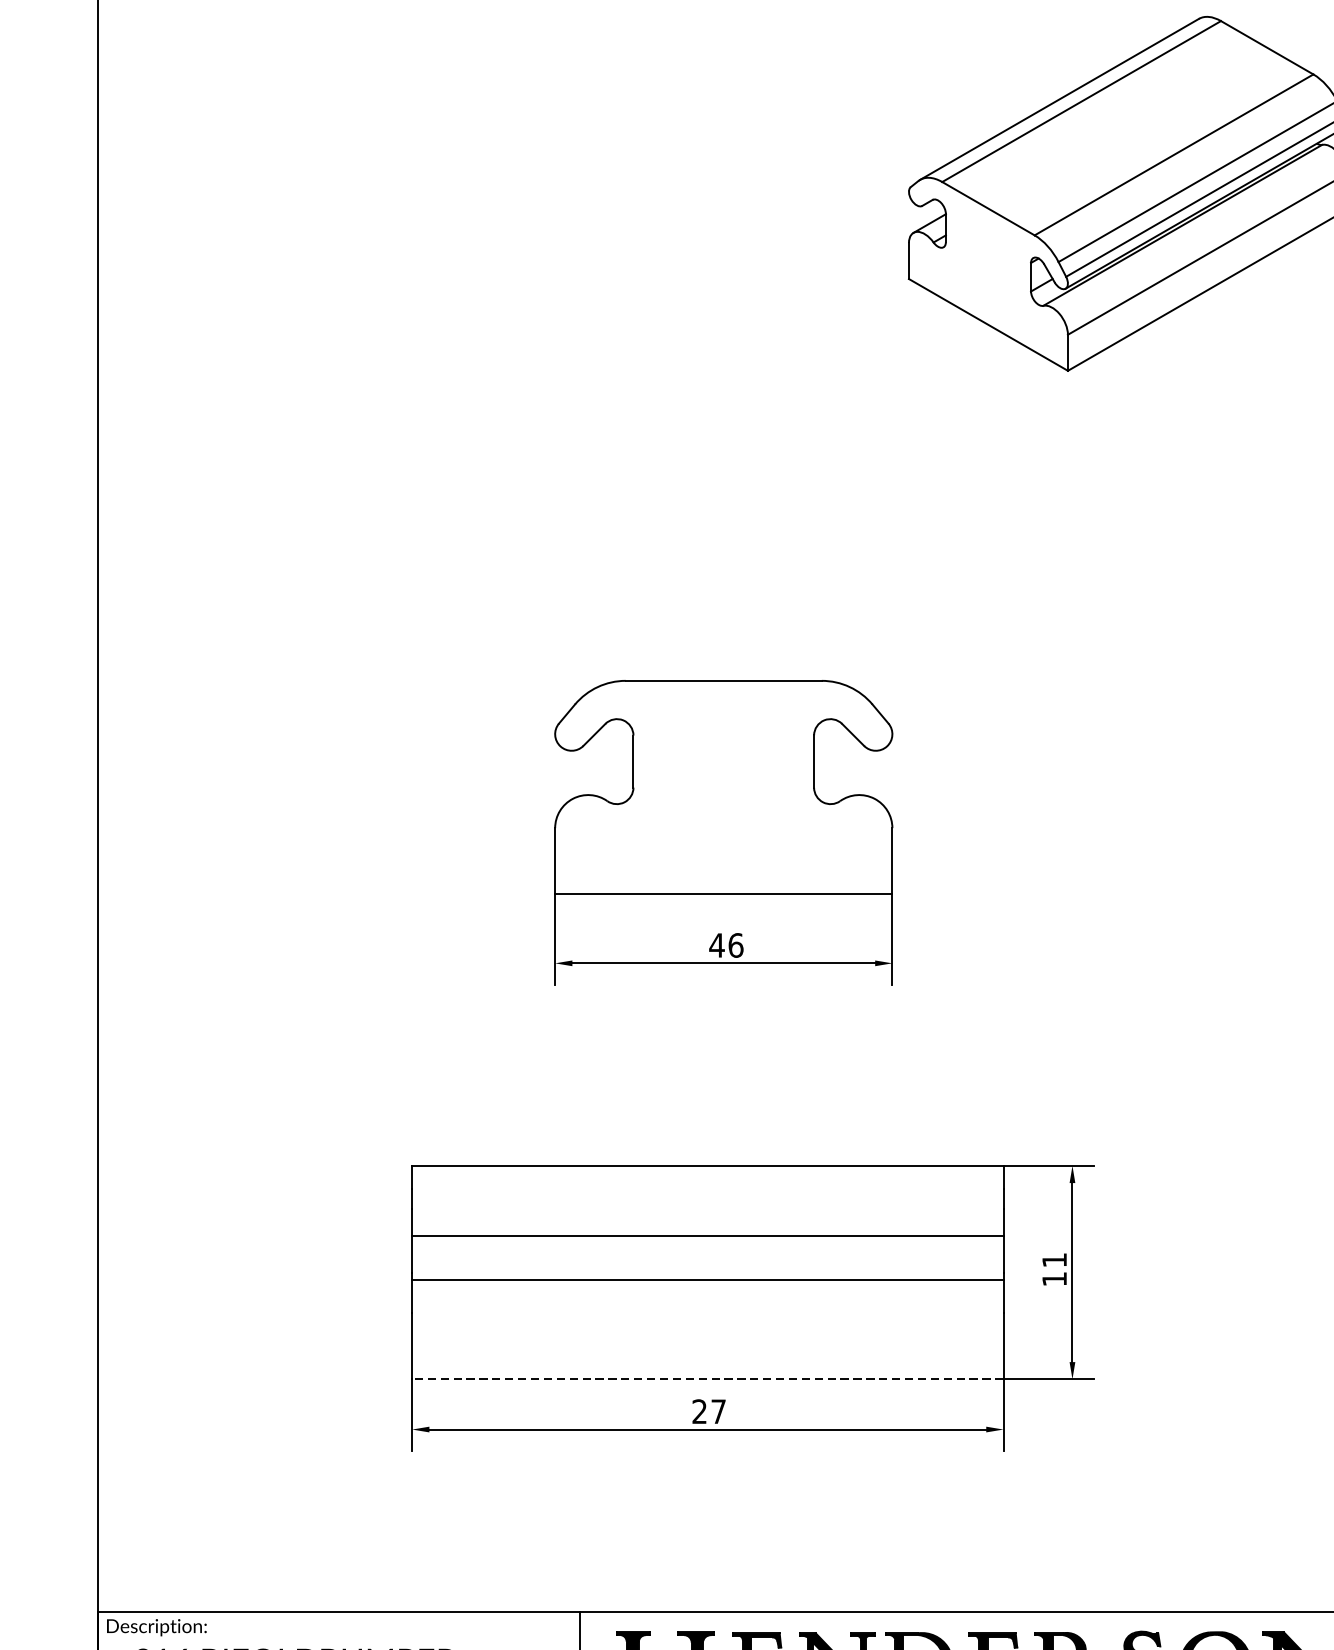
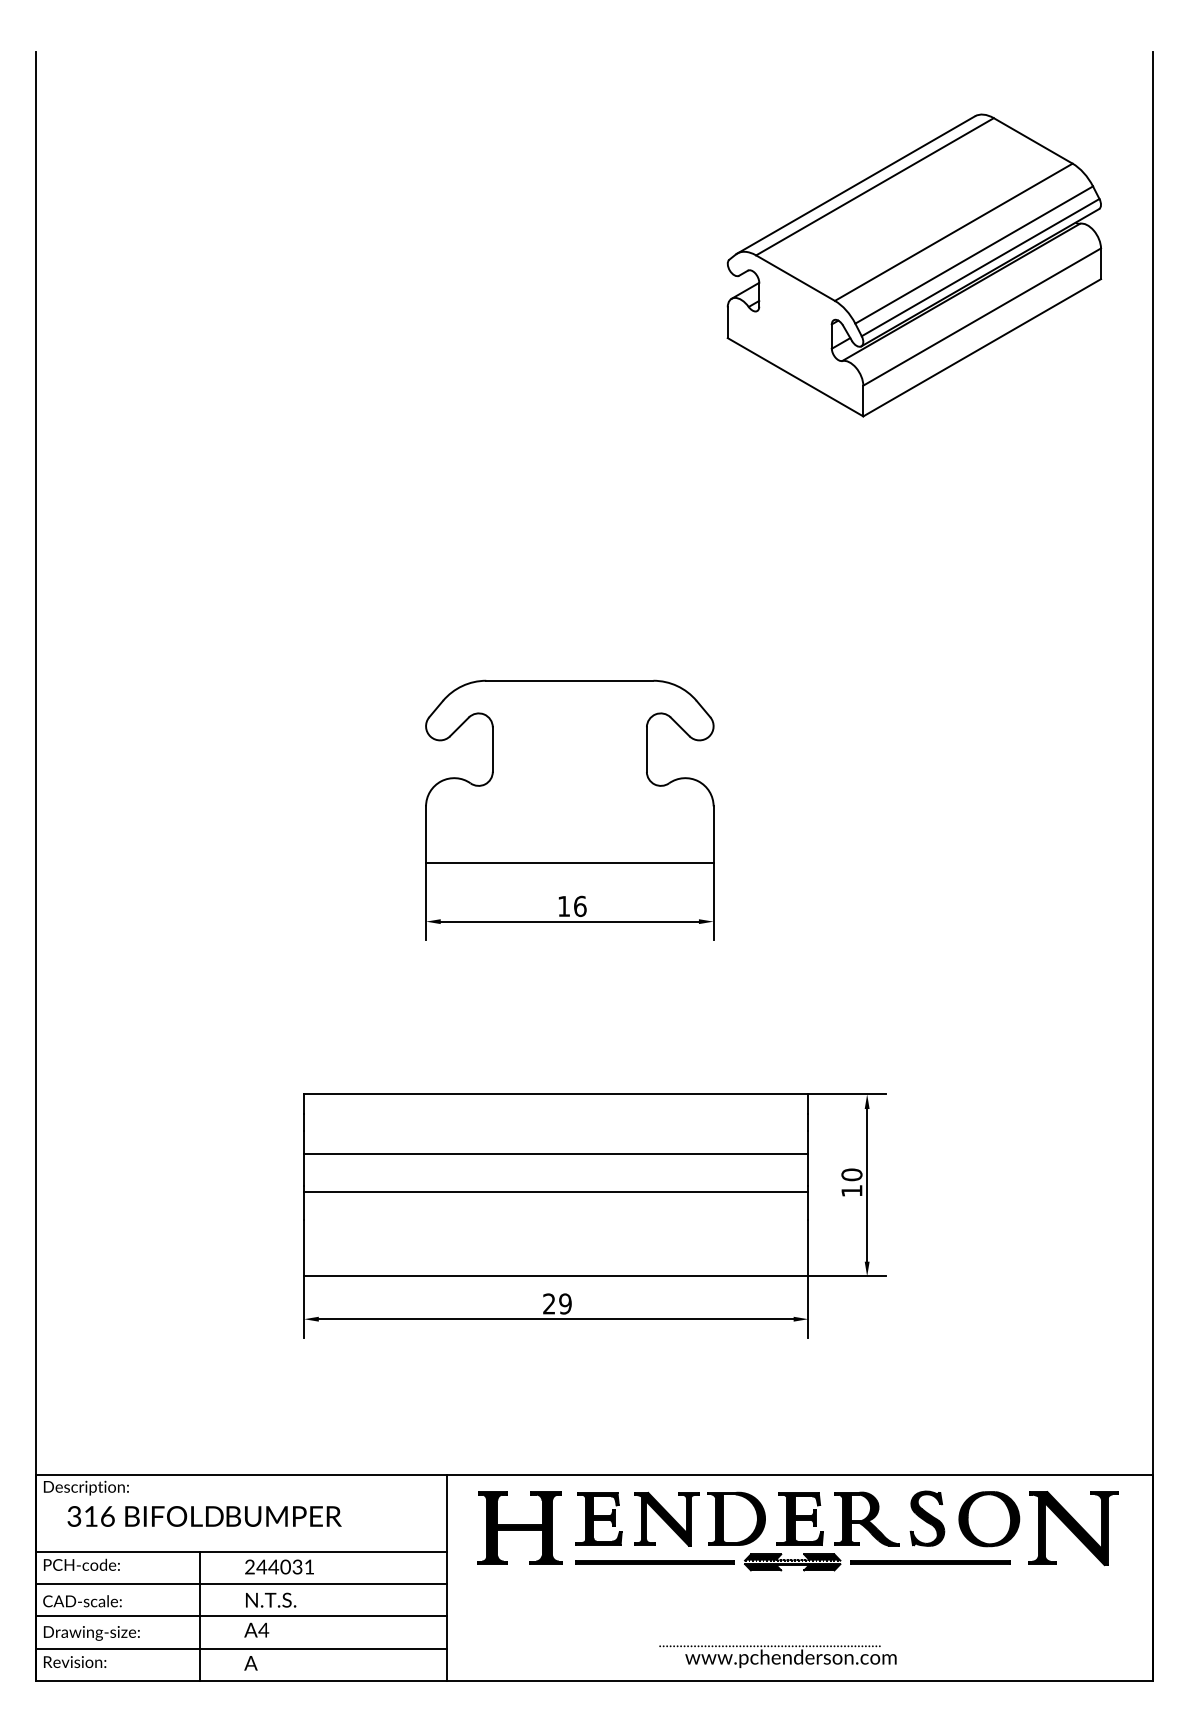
text: (716, 945) -> (563, 906), 46 -> 16
text: (1054, 1259) -> (851, 1174), 11 -> 10
line: (706, 1379) -> (555, 1276), dashed -> solid
text: (718, 1411) -> (565, 1303), 27 -> 29

